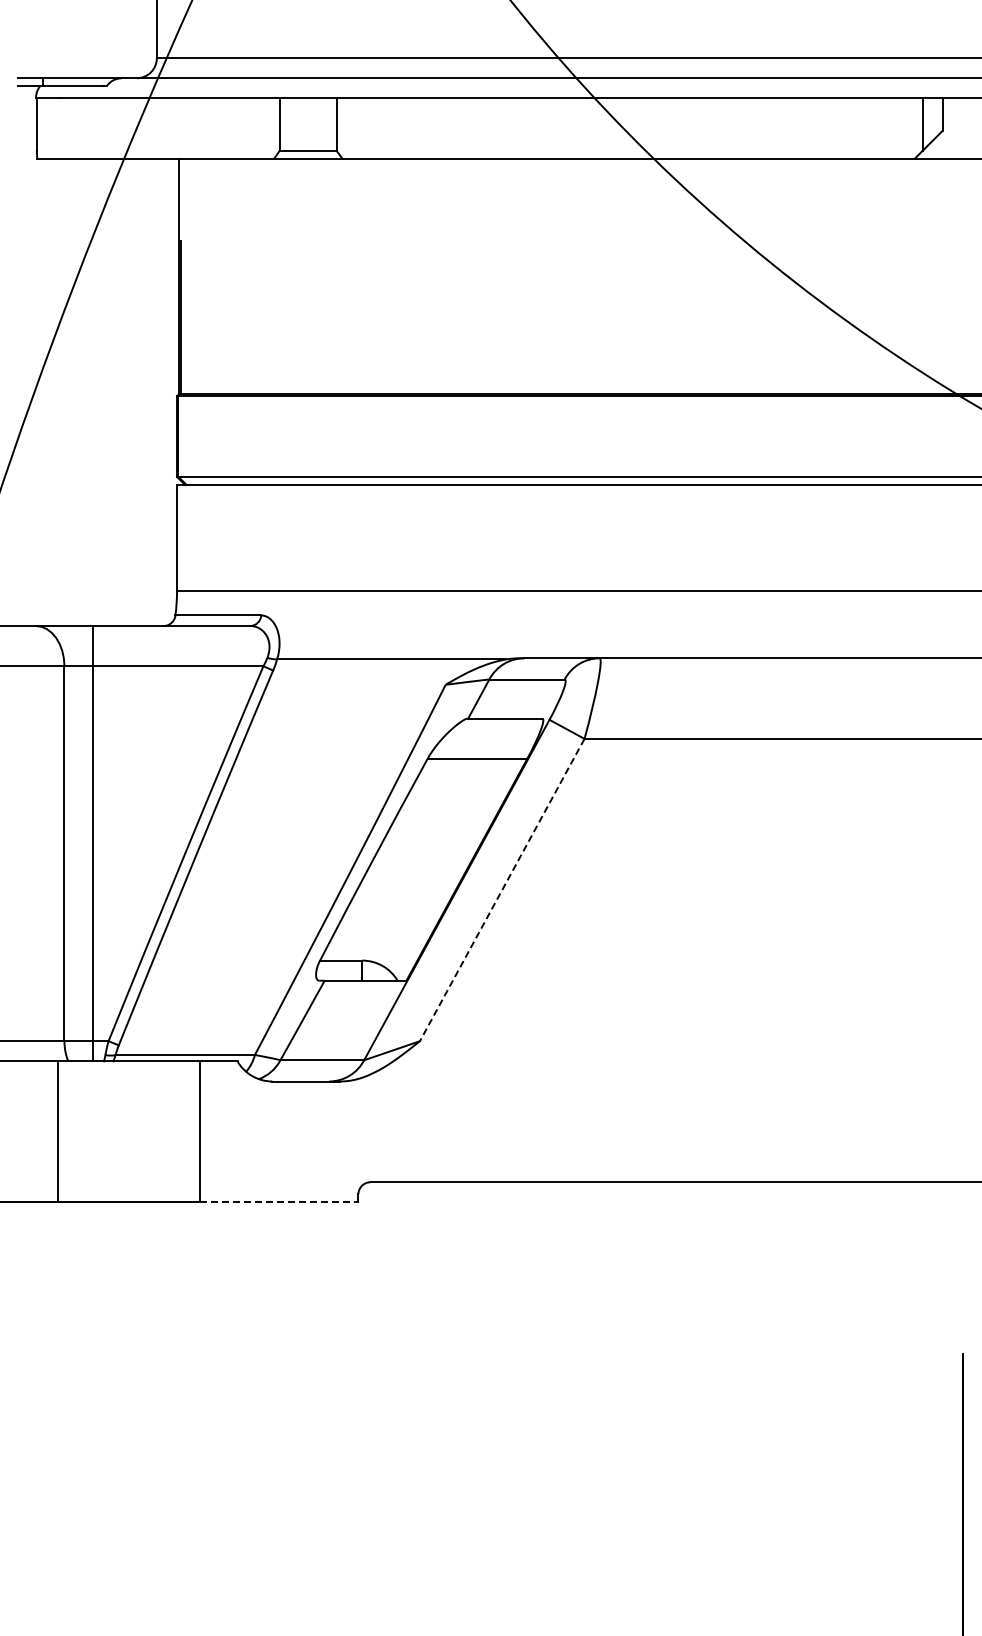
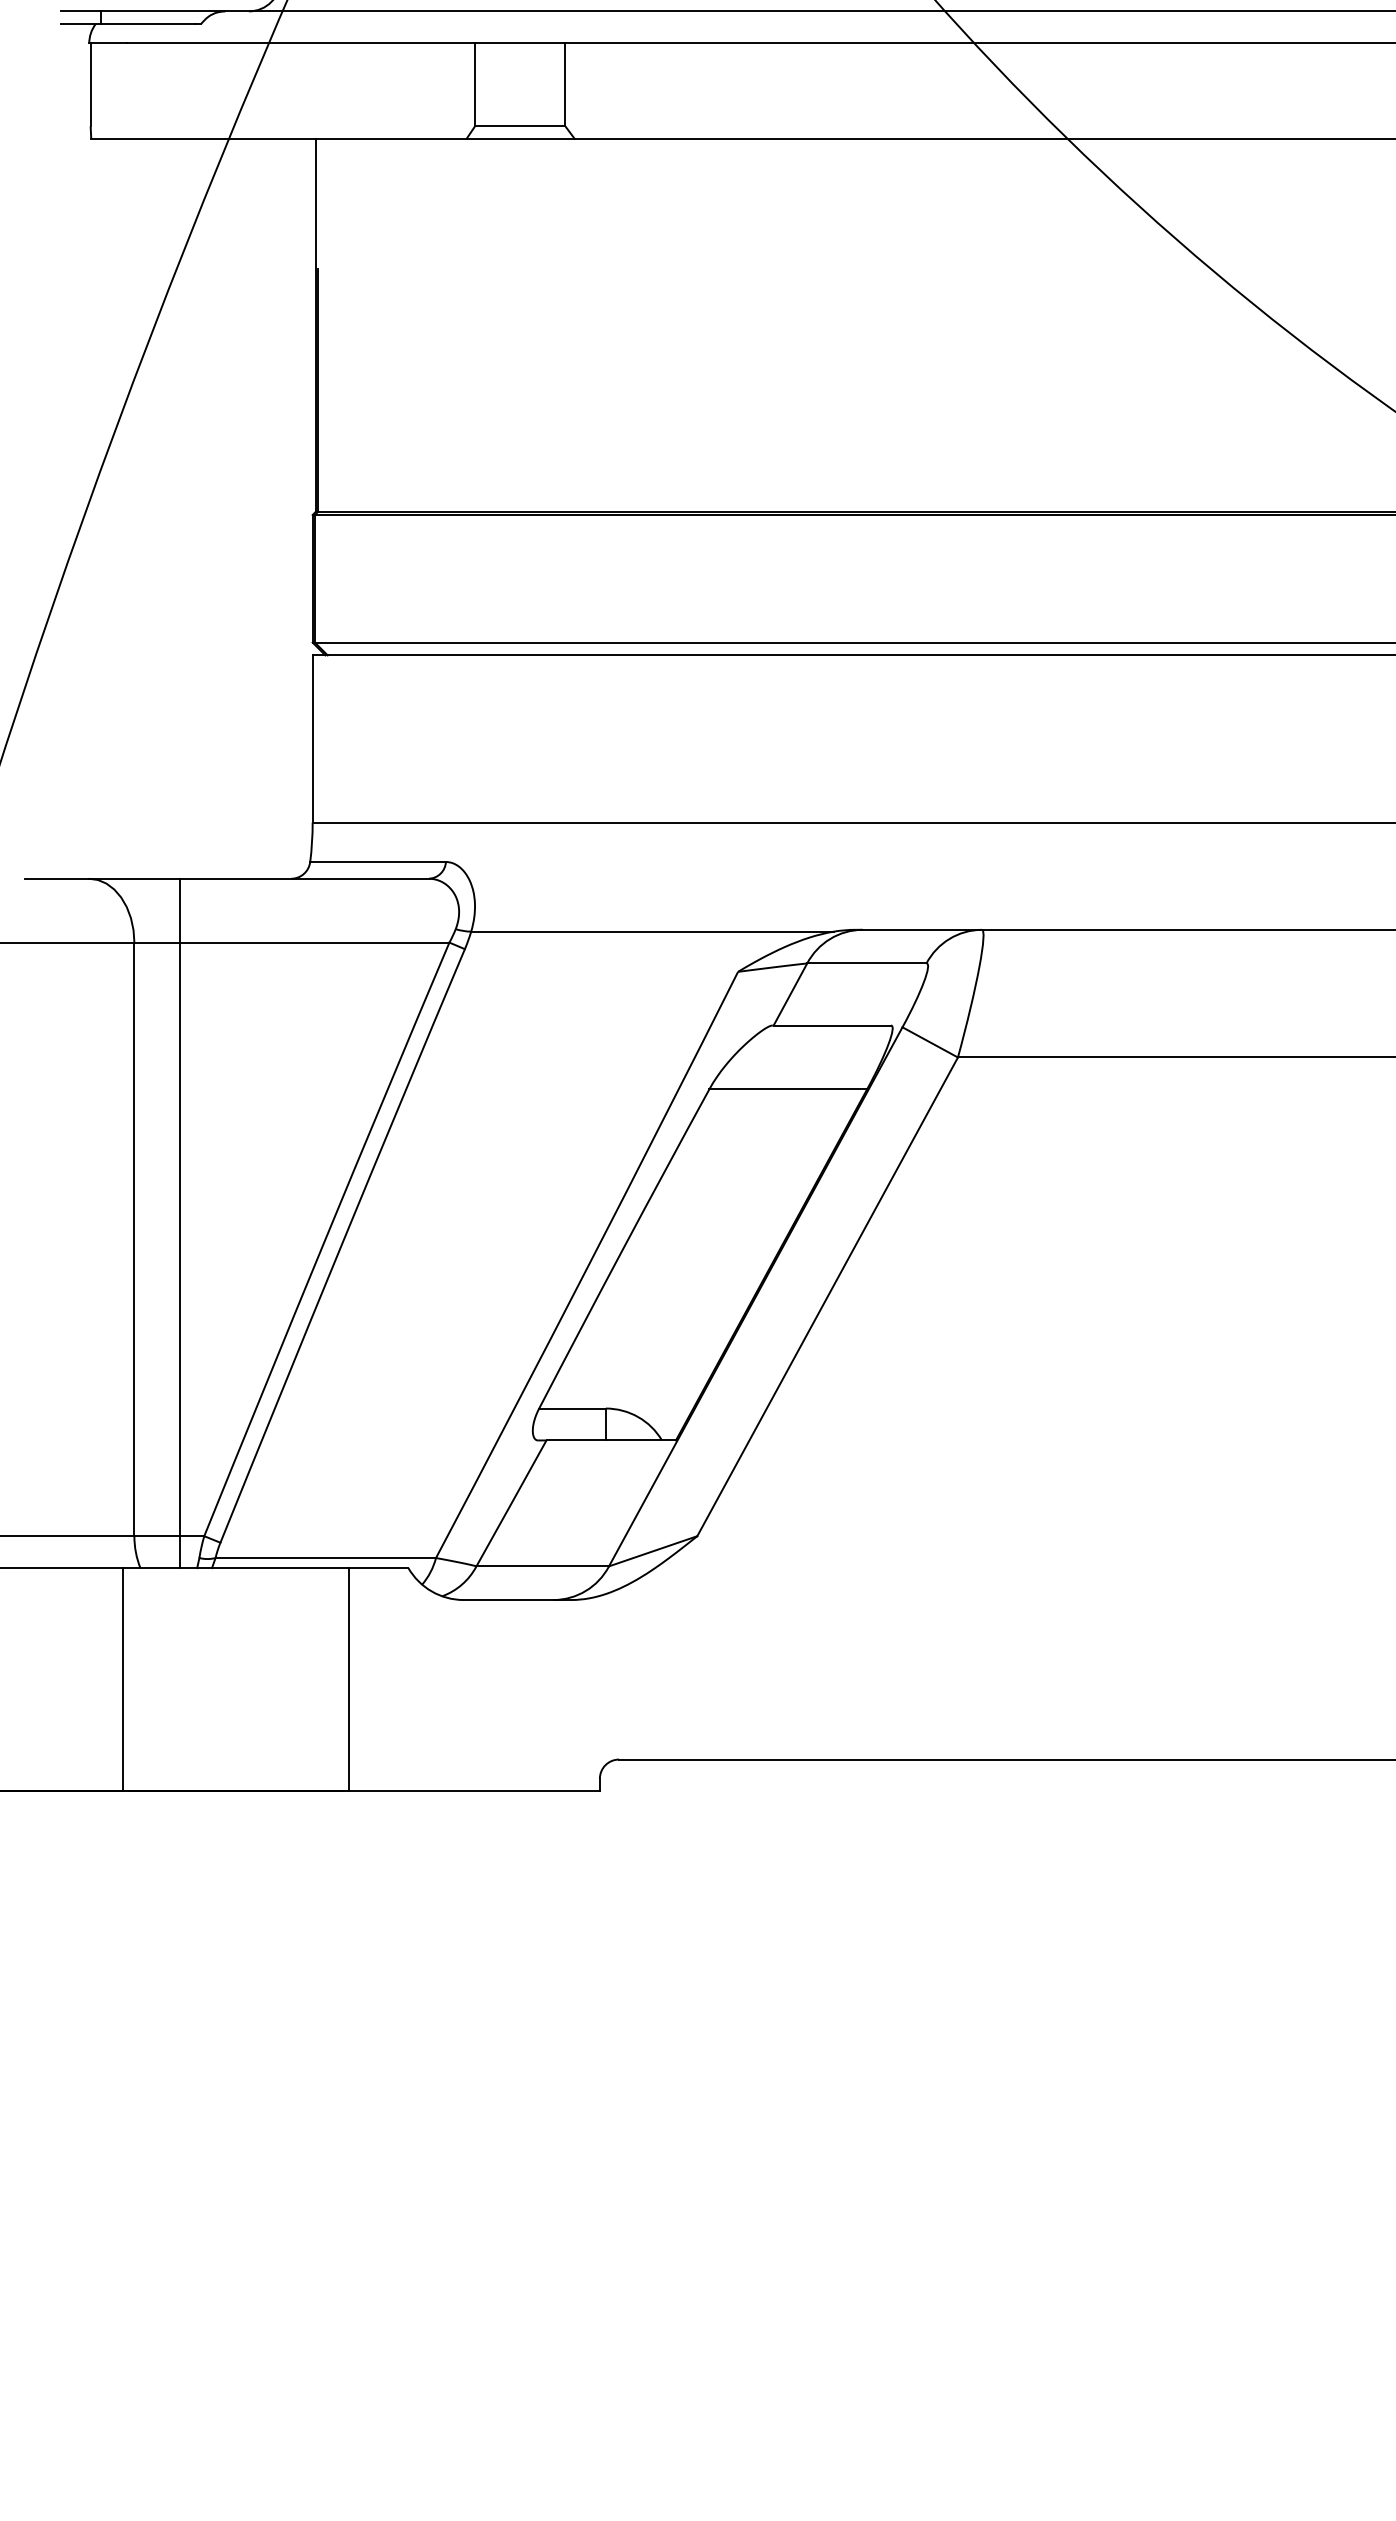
line: (502, 890) -> (828, 1297), dashed -> solid
line: (279, 1202) -> (474, 1791), dashed -> solid

